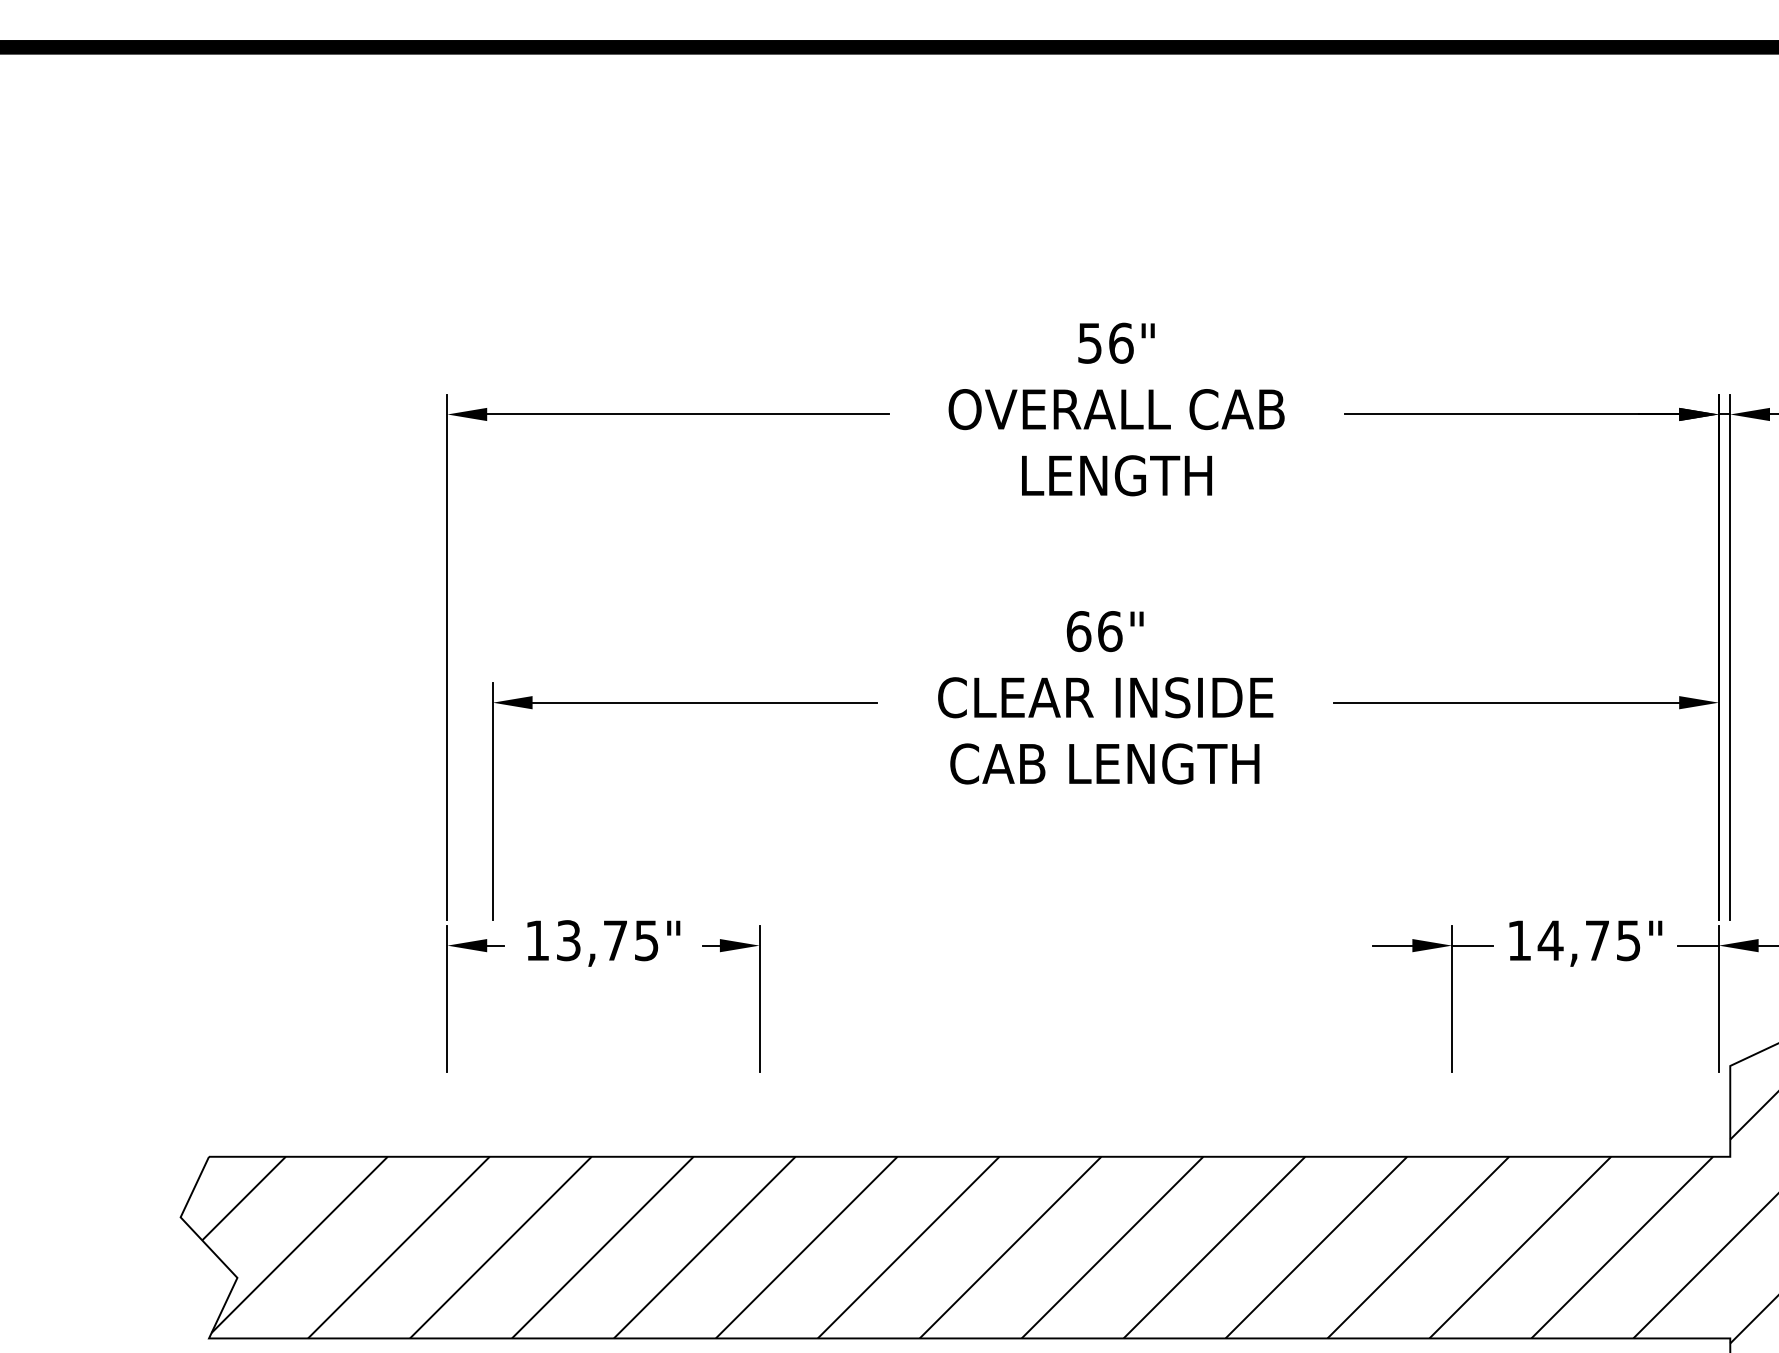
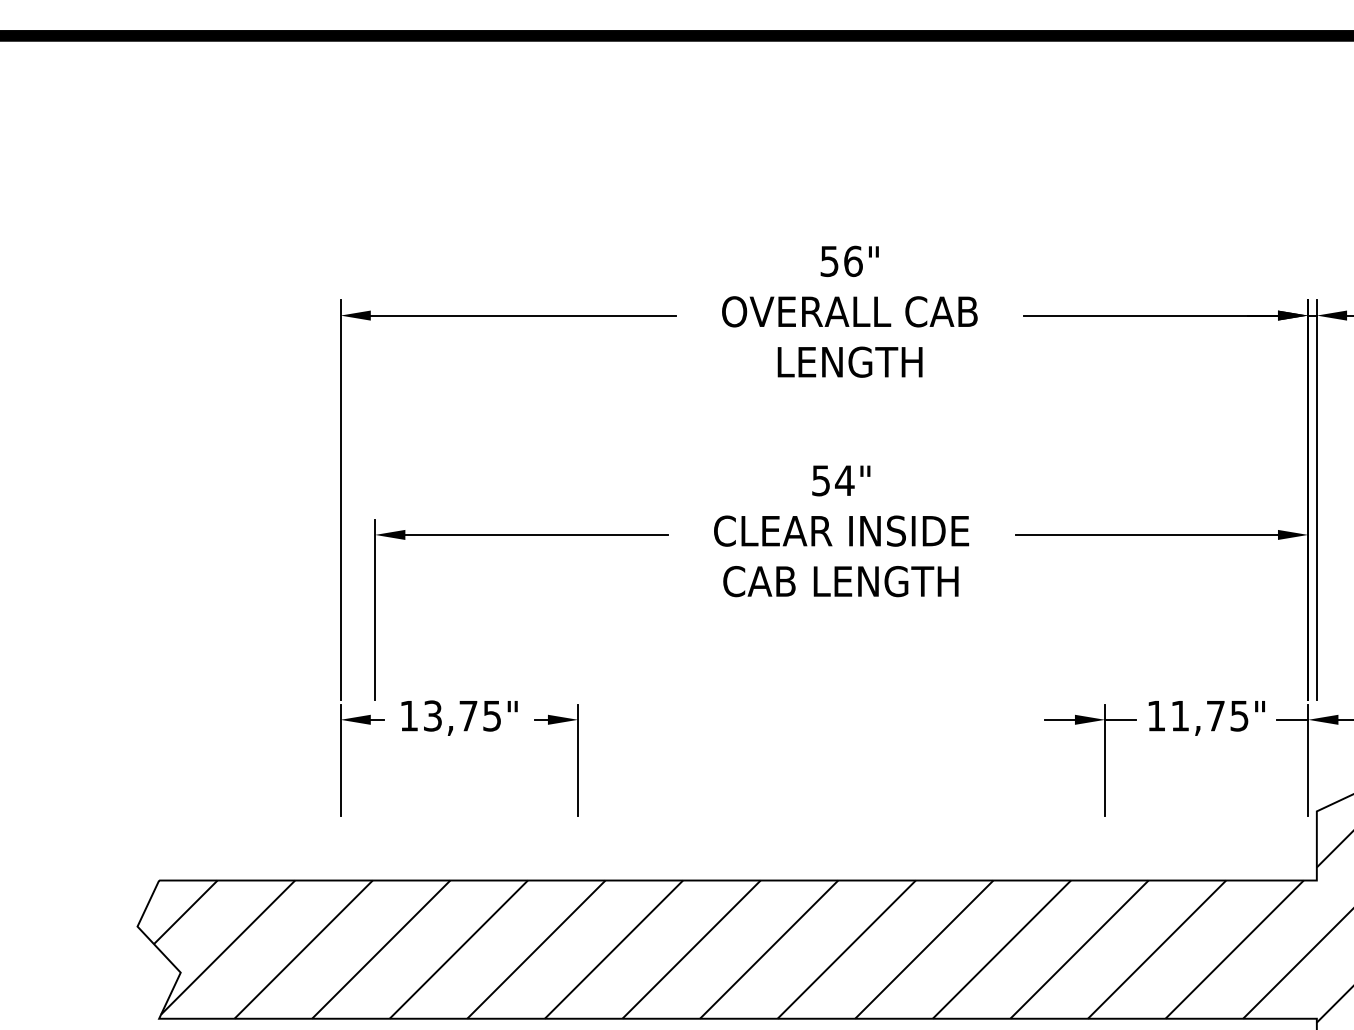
text: (1095, 631) -> (833, 480), 66" -> 54"
text: (1551, 941) -> (1180, 716), 14,75" -> 11,75"

